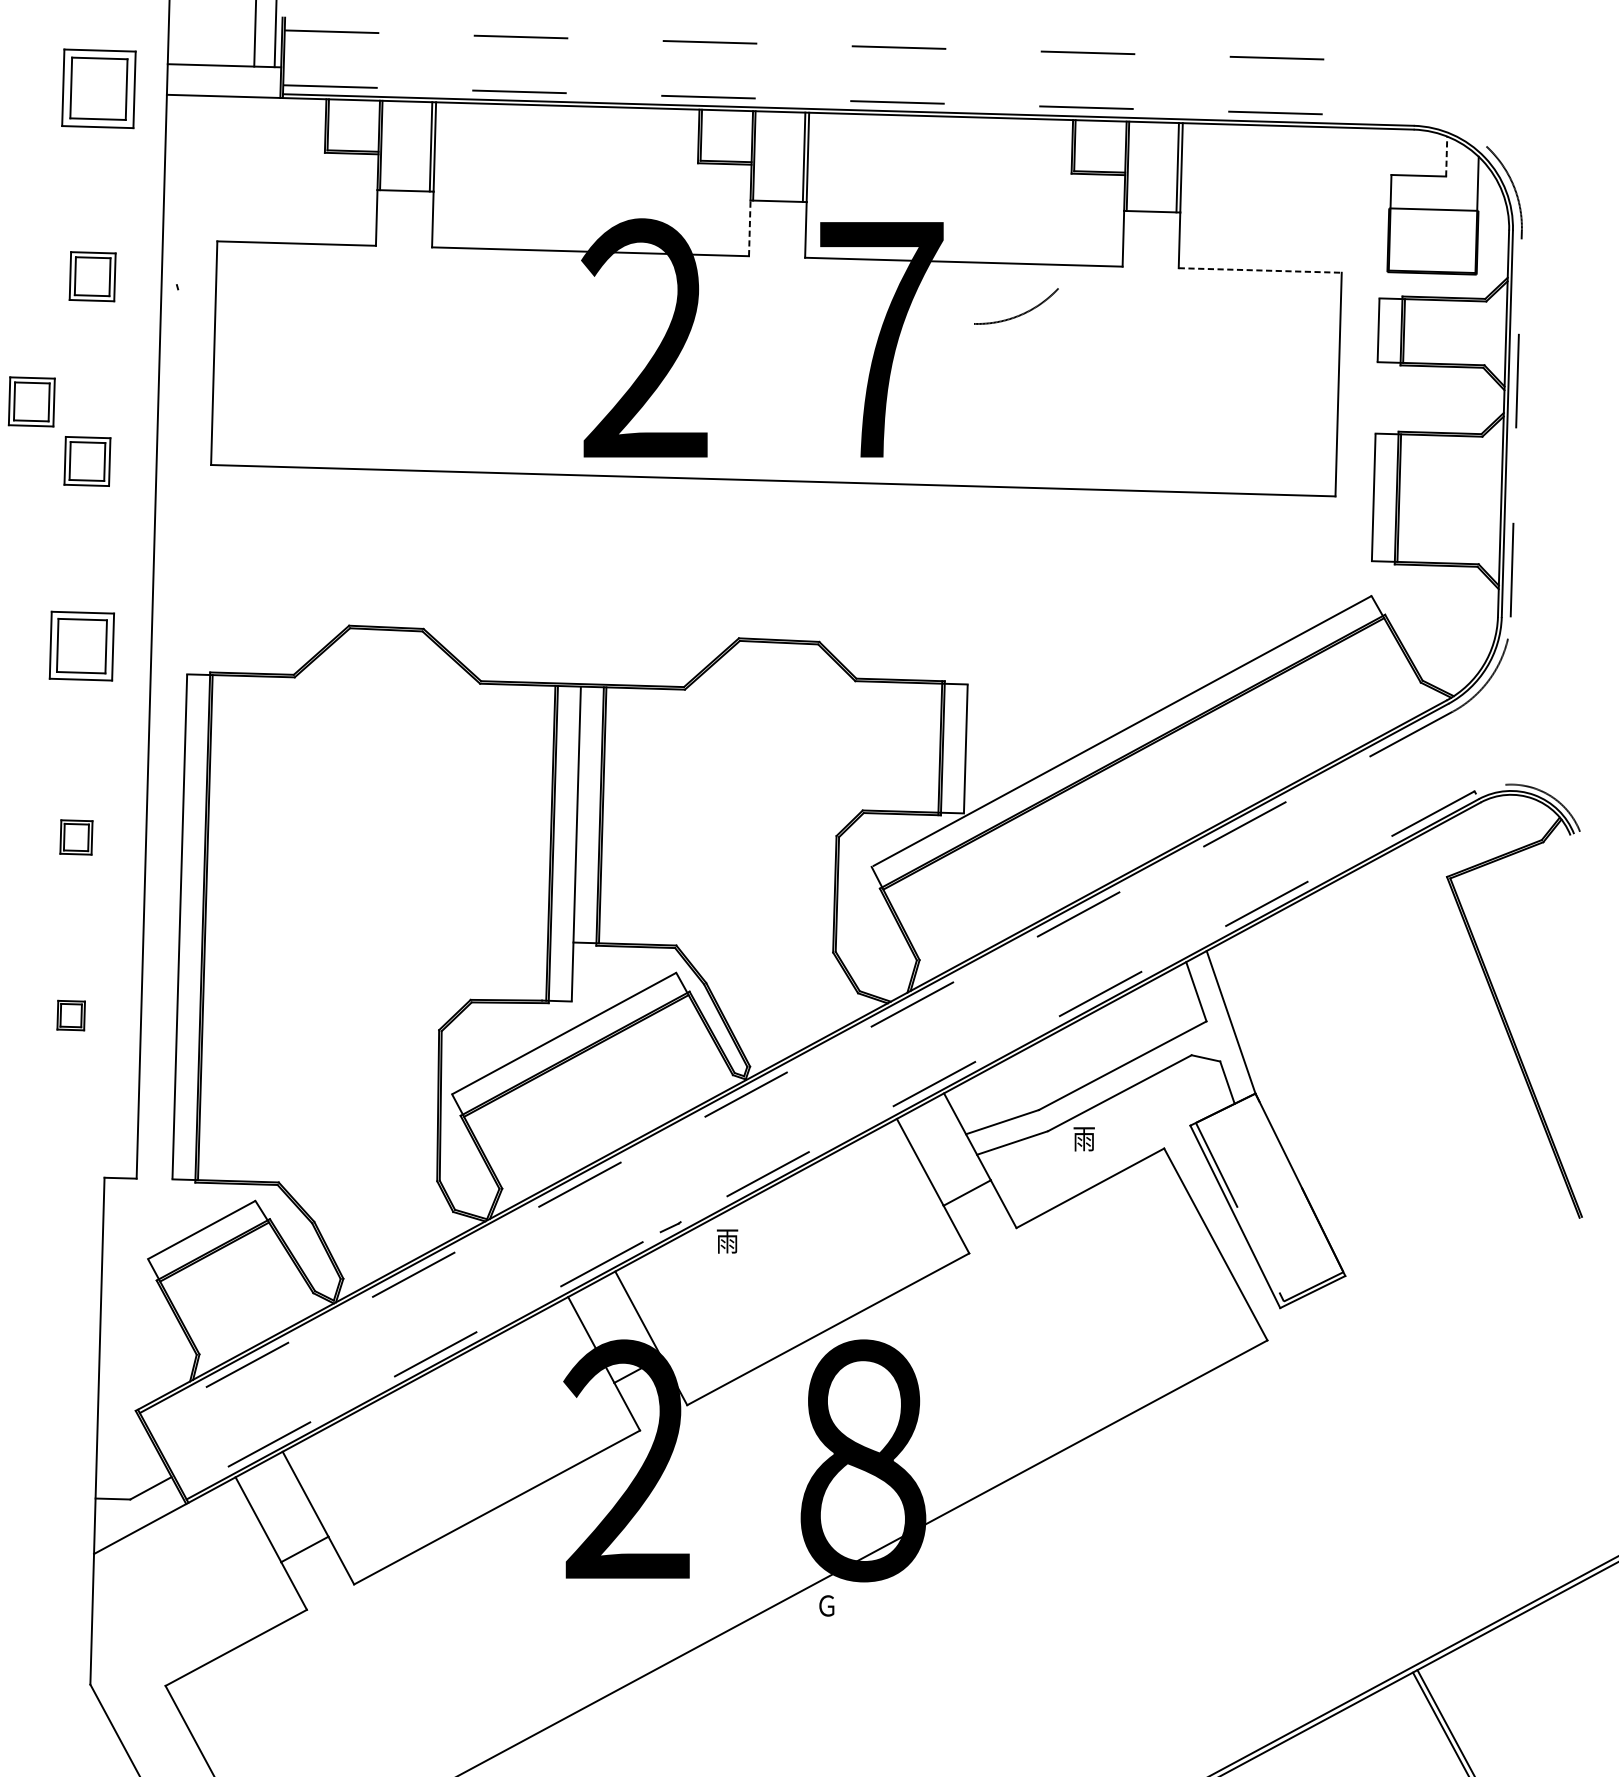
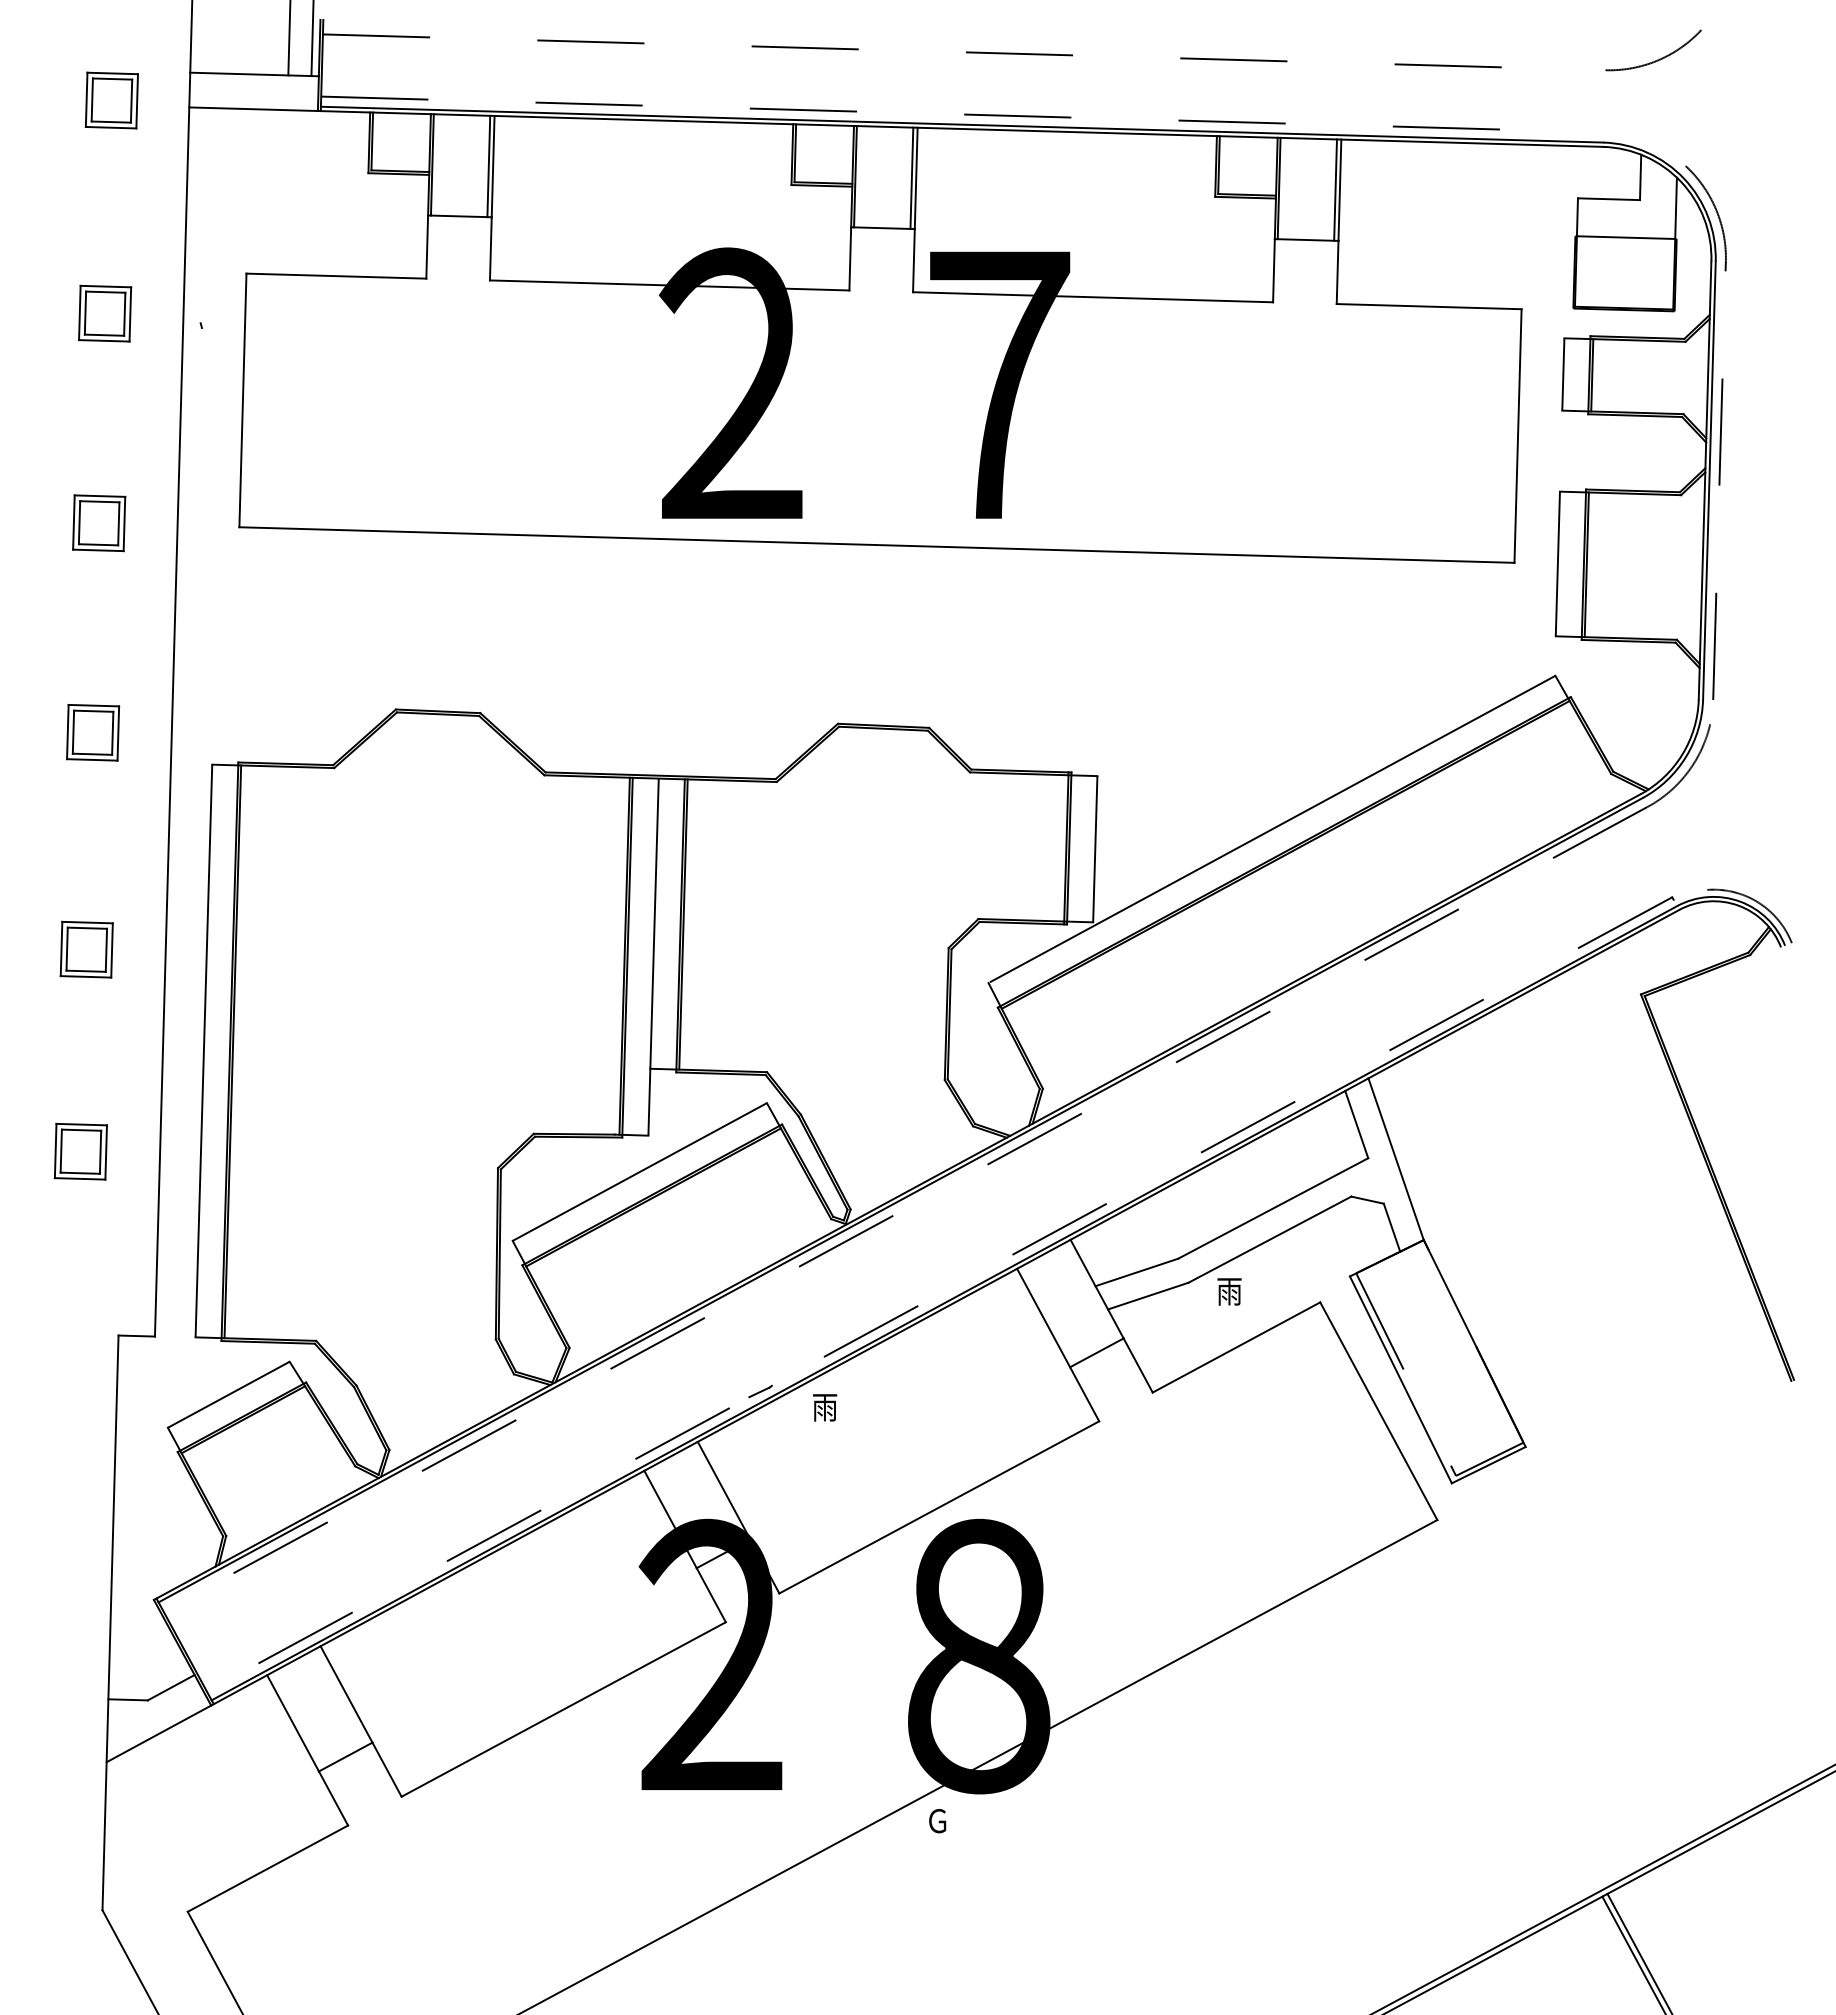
part: (98, 88) -> (111, 100), size x0.62
line: (1446, 156) -> (1640, 177), dashed -> solid
line: (749, 228) -> (850, 258), dashed -> solid
line: (1260, 270) -> (1429, 306), dashed -> solid
arc: (1019, 314) -> (1657, 59), moved
part: (32, 401) -> (36, 455), removed
part: (82, 646) -> (93, 732), size x0.71
part: (76, 837) -> (86, 949), size x1.43
part: (70, 1015) -> (80, 1151), size x1.67

